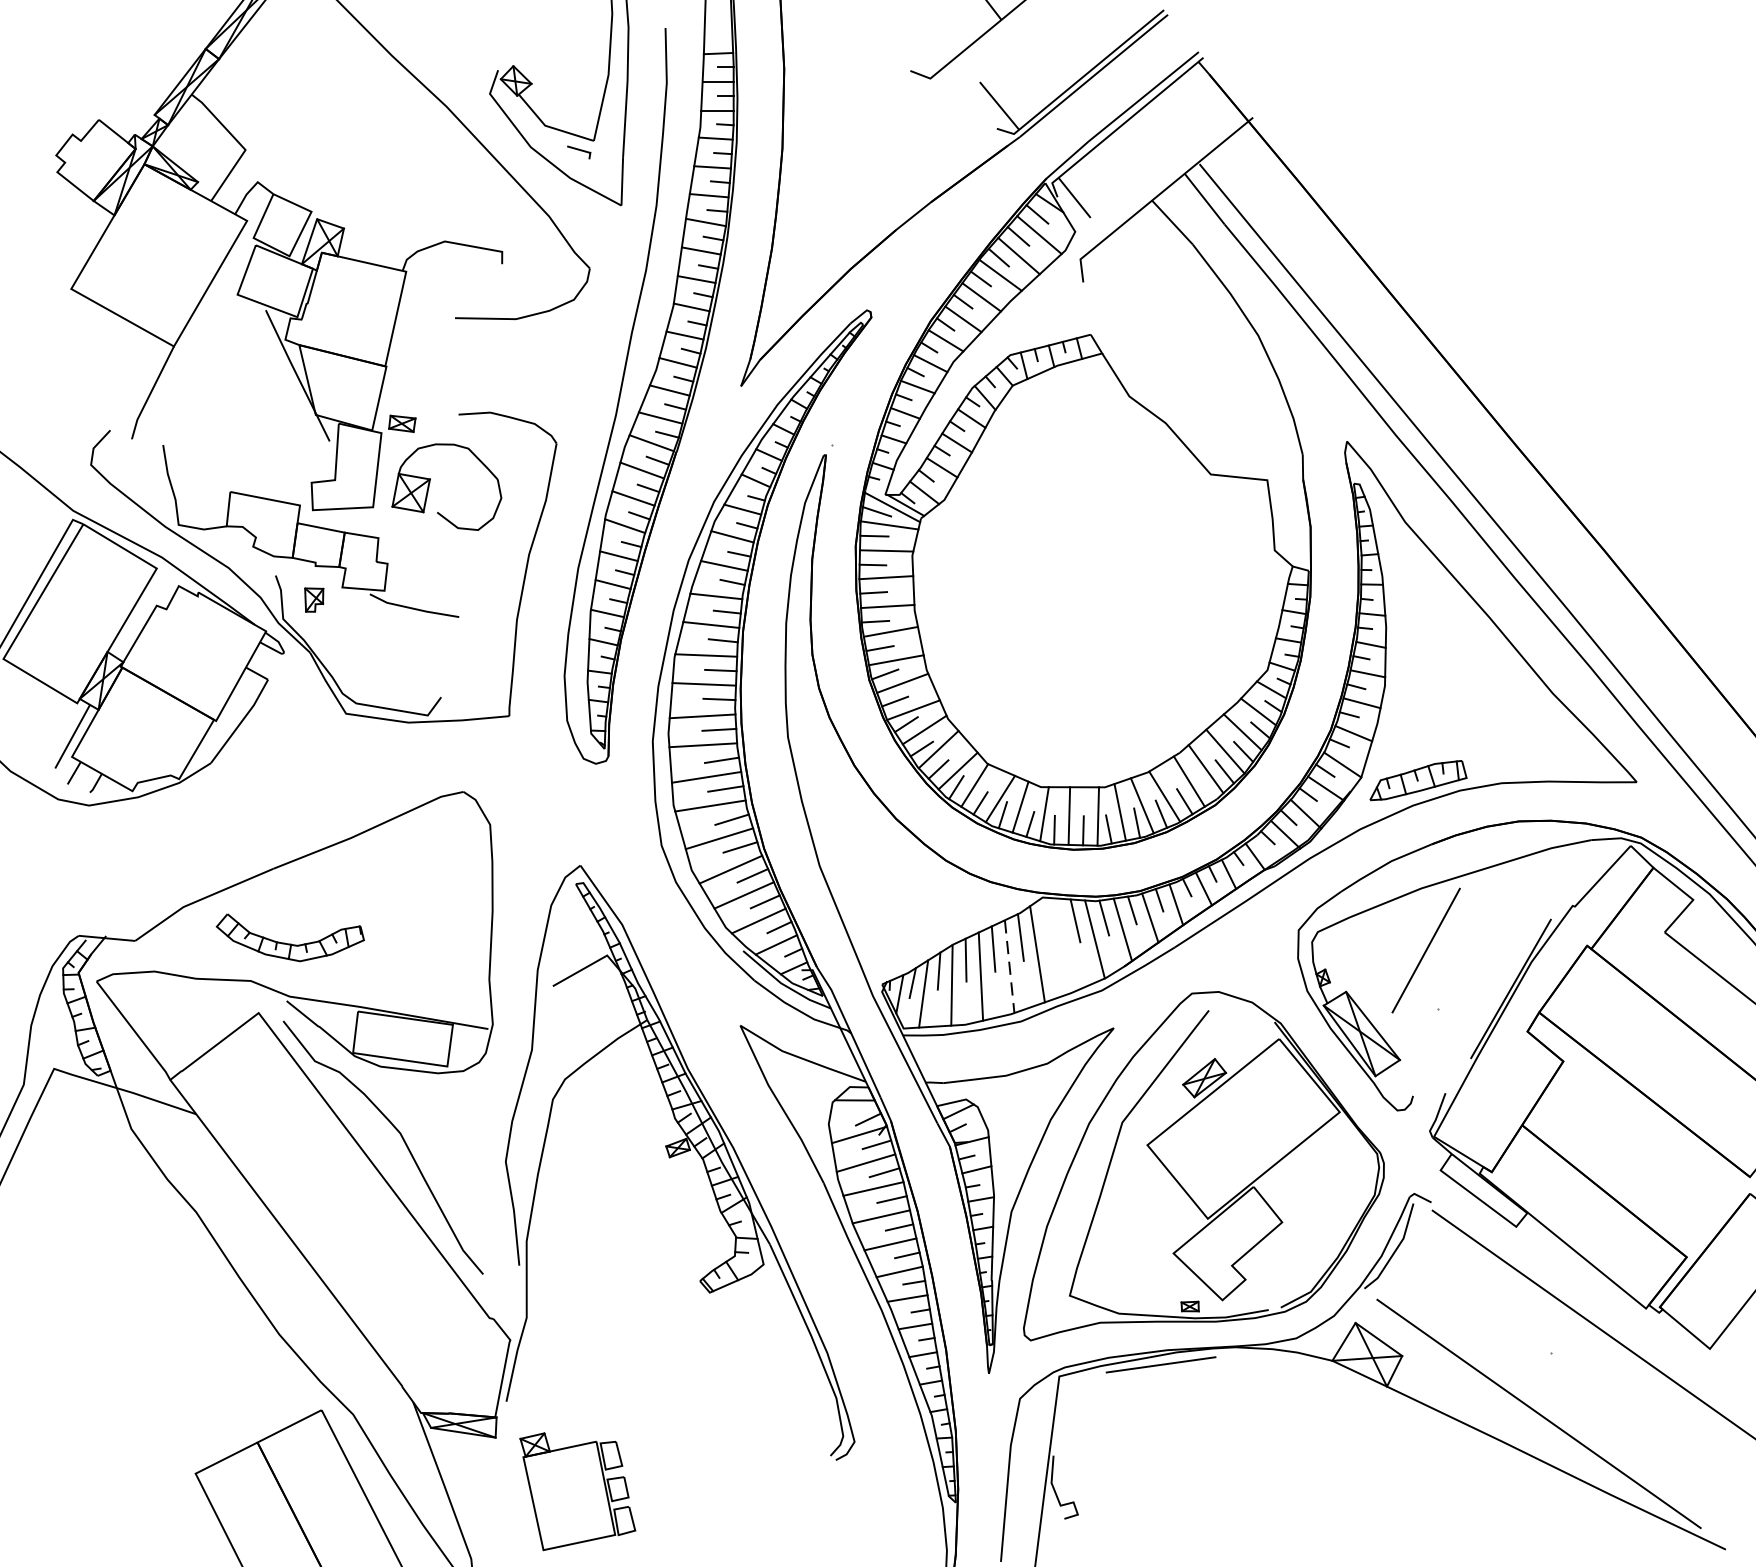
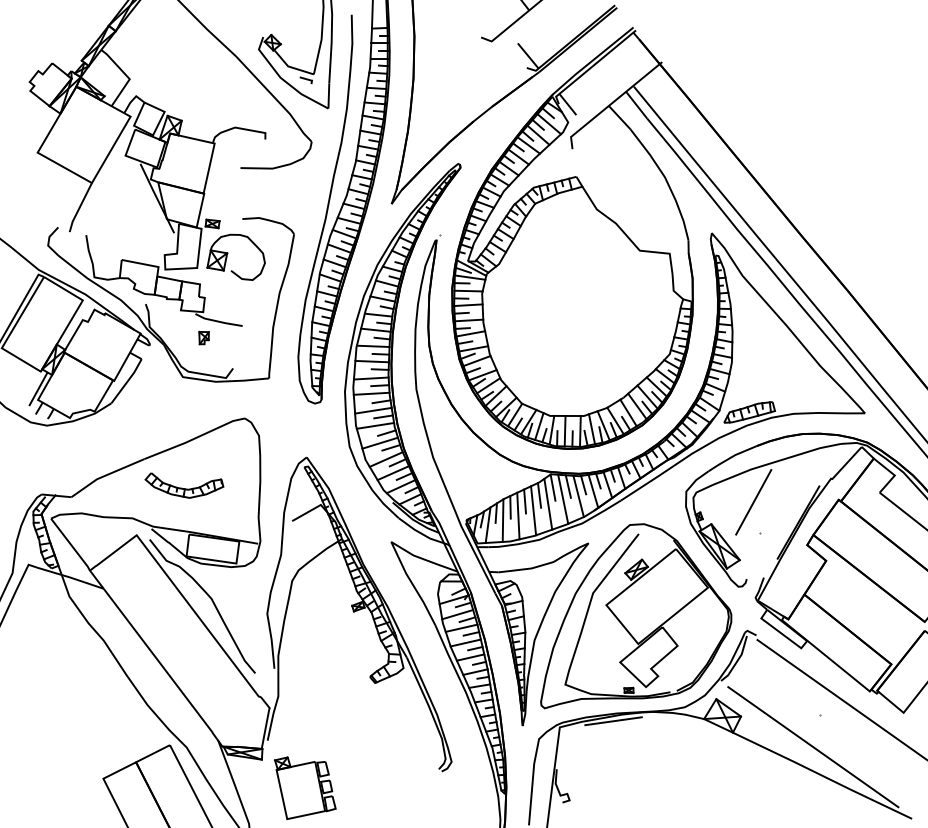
part: (313, 599) -> (203, 337), moved
line: (1045, 922) -> (552, 487), added
part: (290, 937) -> (184, 485), moved
line: (1066, 943) -> (563, 498), added
line: (1009, 966) -> (533, 510), dashed -> solid

